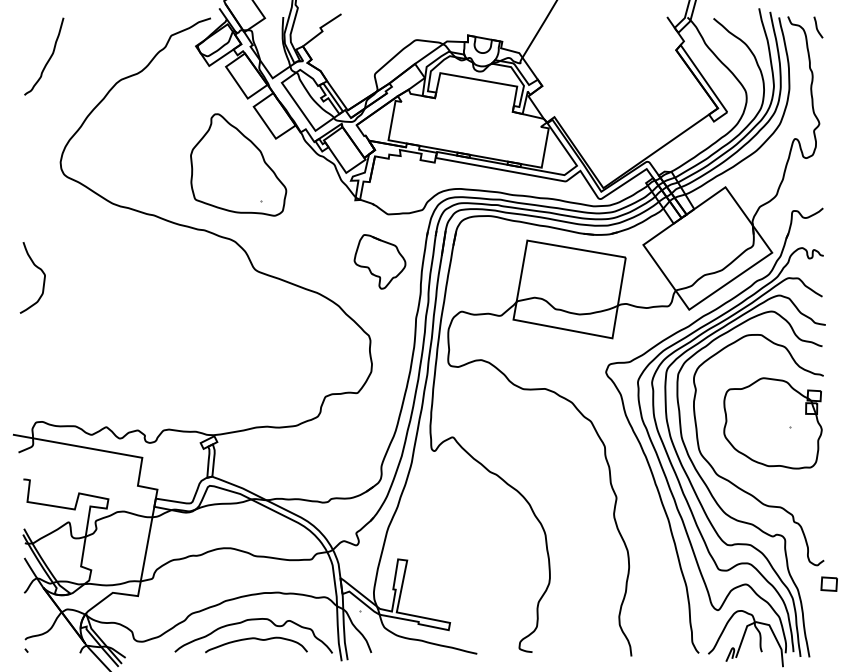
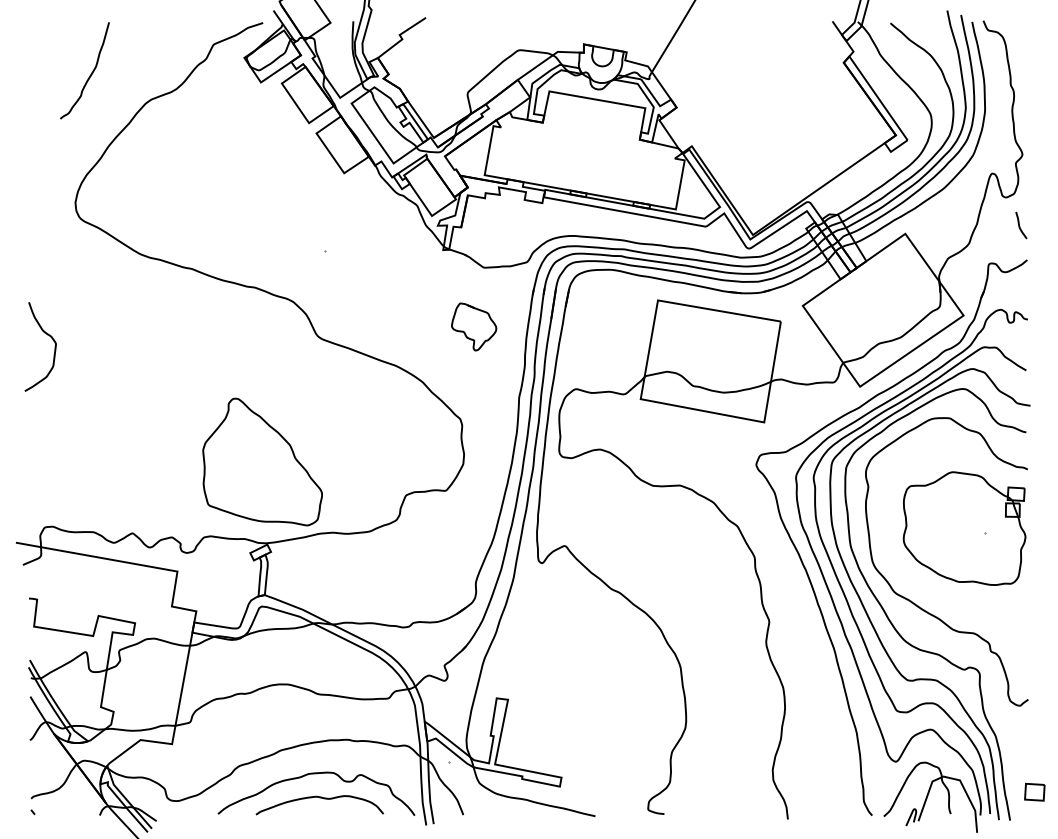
curve: (817, 28) -> (1020, 226), moved
curve: (47, 60) -> (89, 75), moved
part: (238, 164) -> (262, 461), moved
part: (379, 261) -> (473, 326), size x0.7
part: (829, 583) -> (1034, 791), moved

